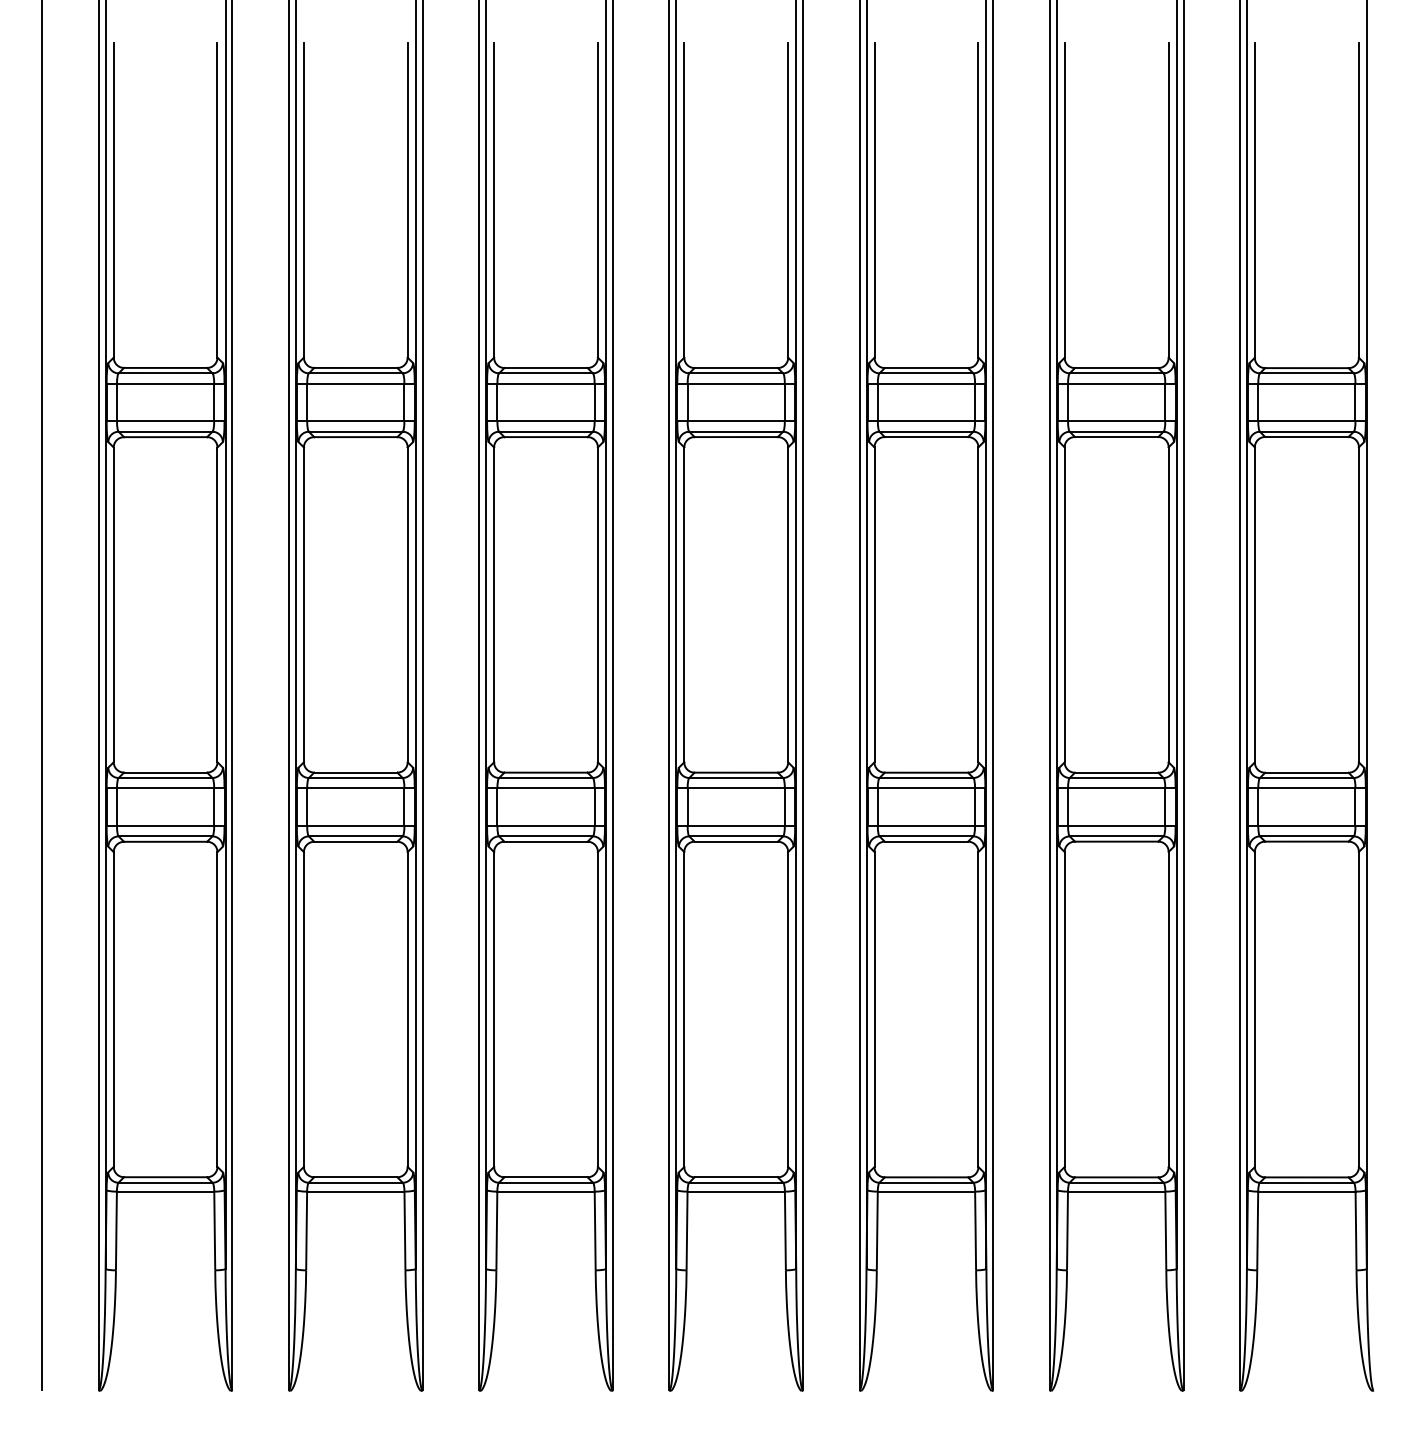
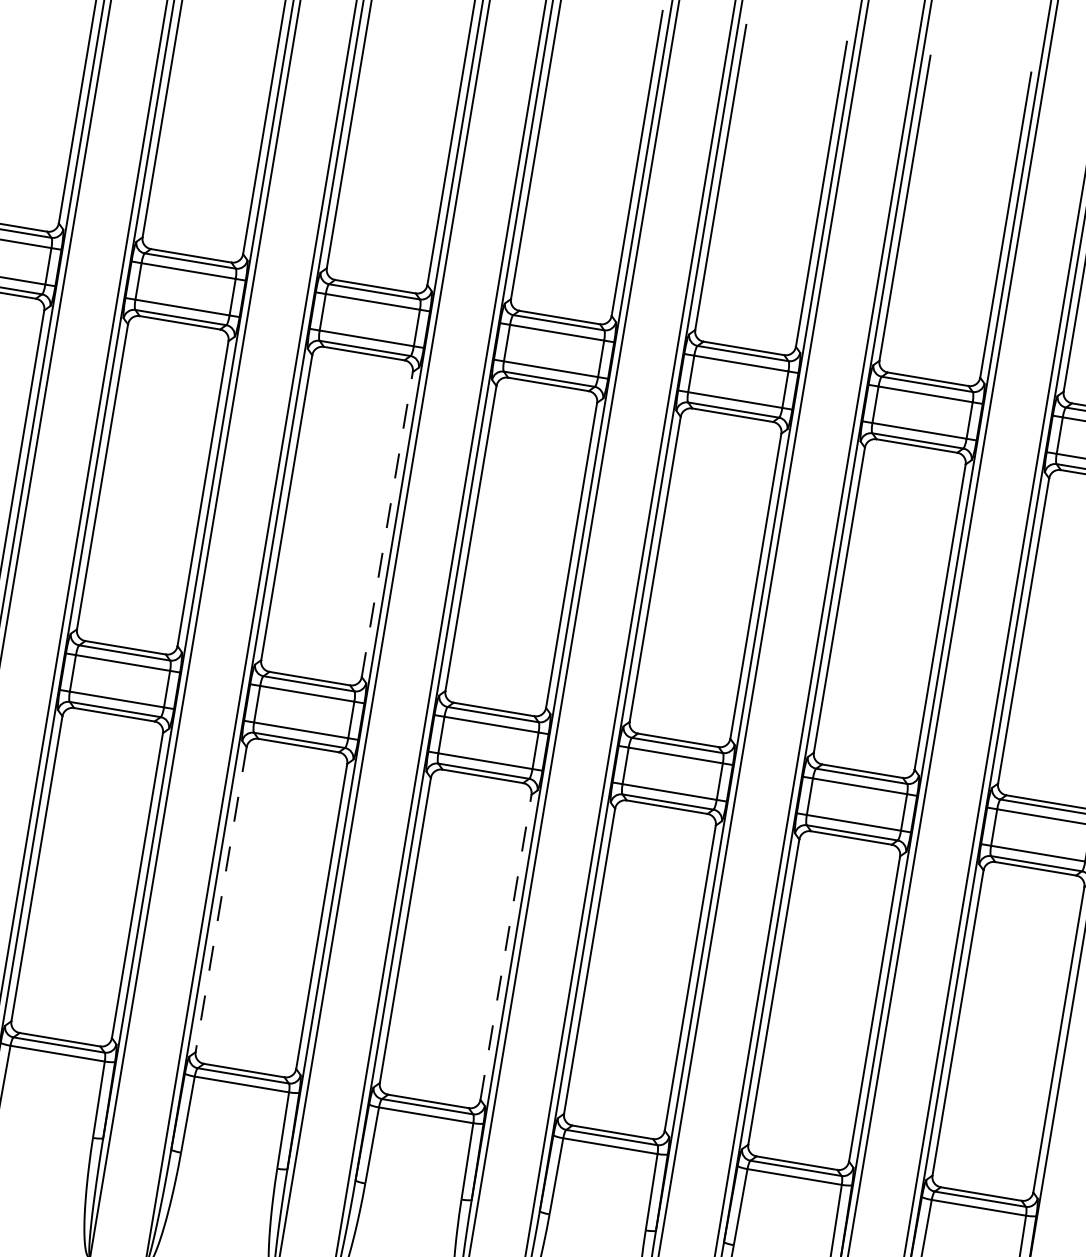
line: (597, 604) -> (386, 524), solid -> dashed
line: (788, 1009) -> (506, 947), solid -> dashed
line: (494, 1010) -> (221, 900), solid -> dashed

